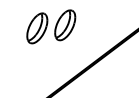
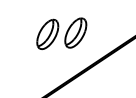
part: (51, 26) -> (62, 33), moved

